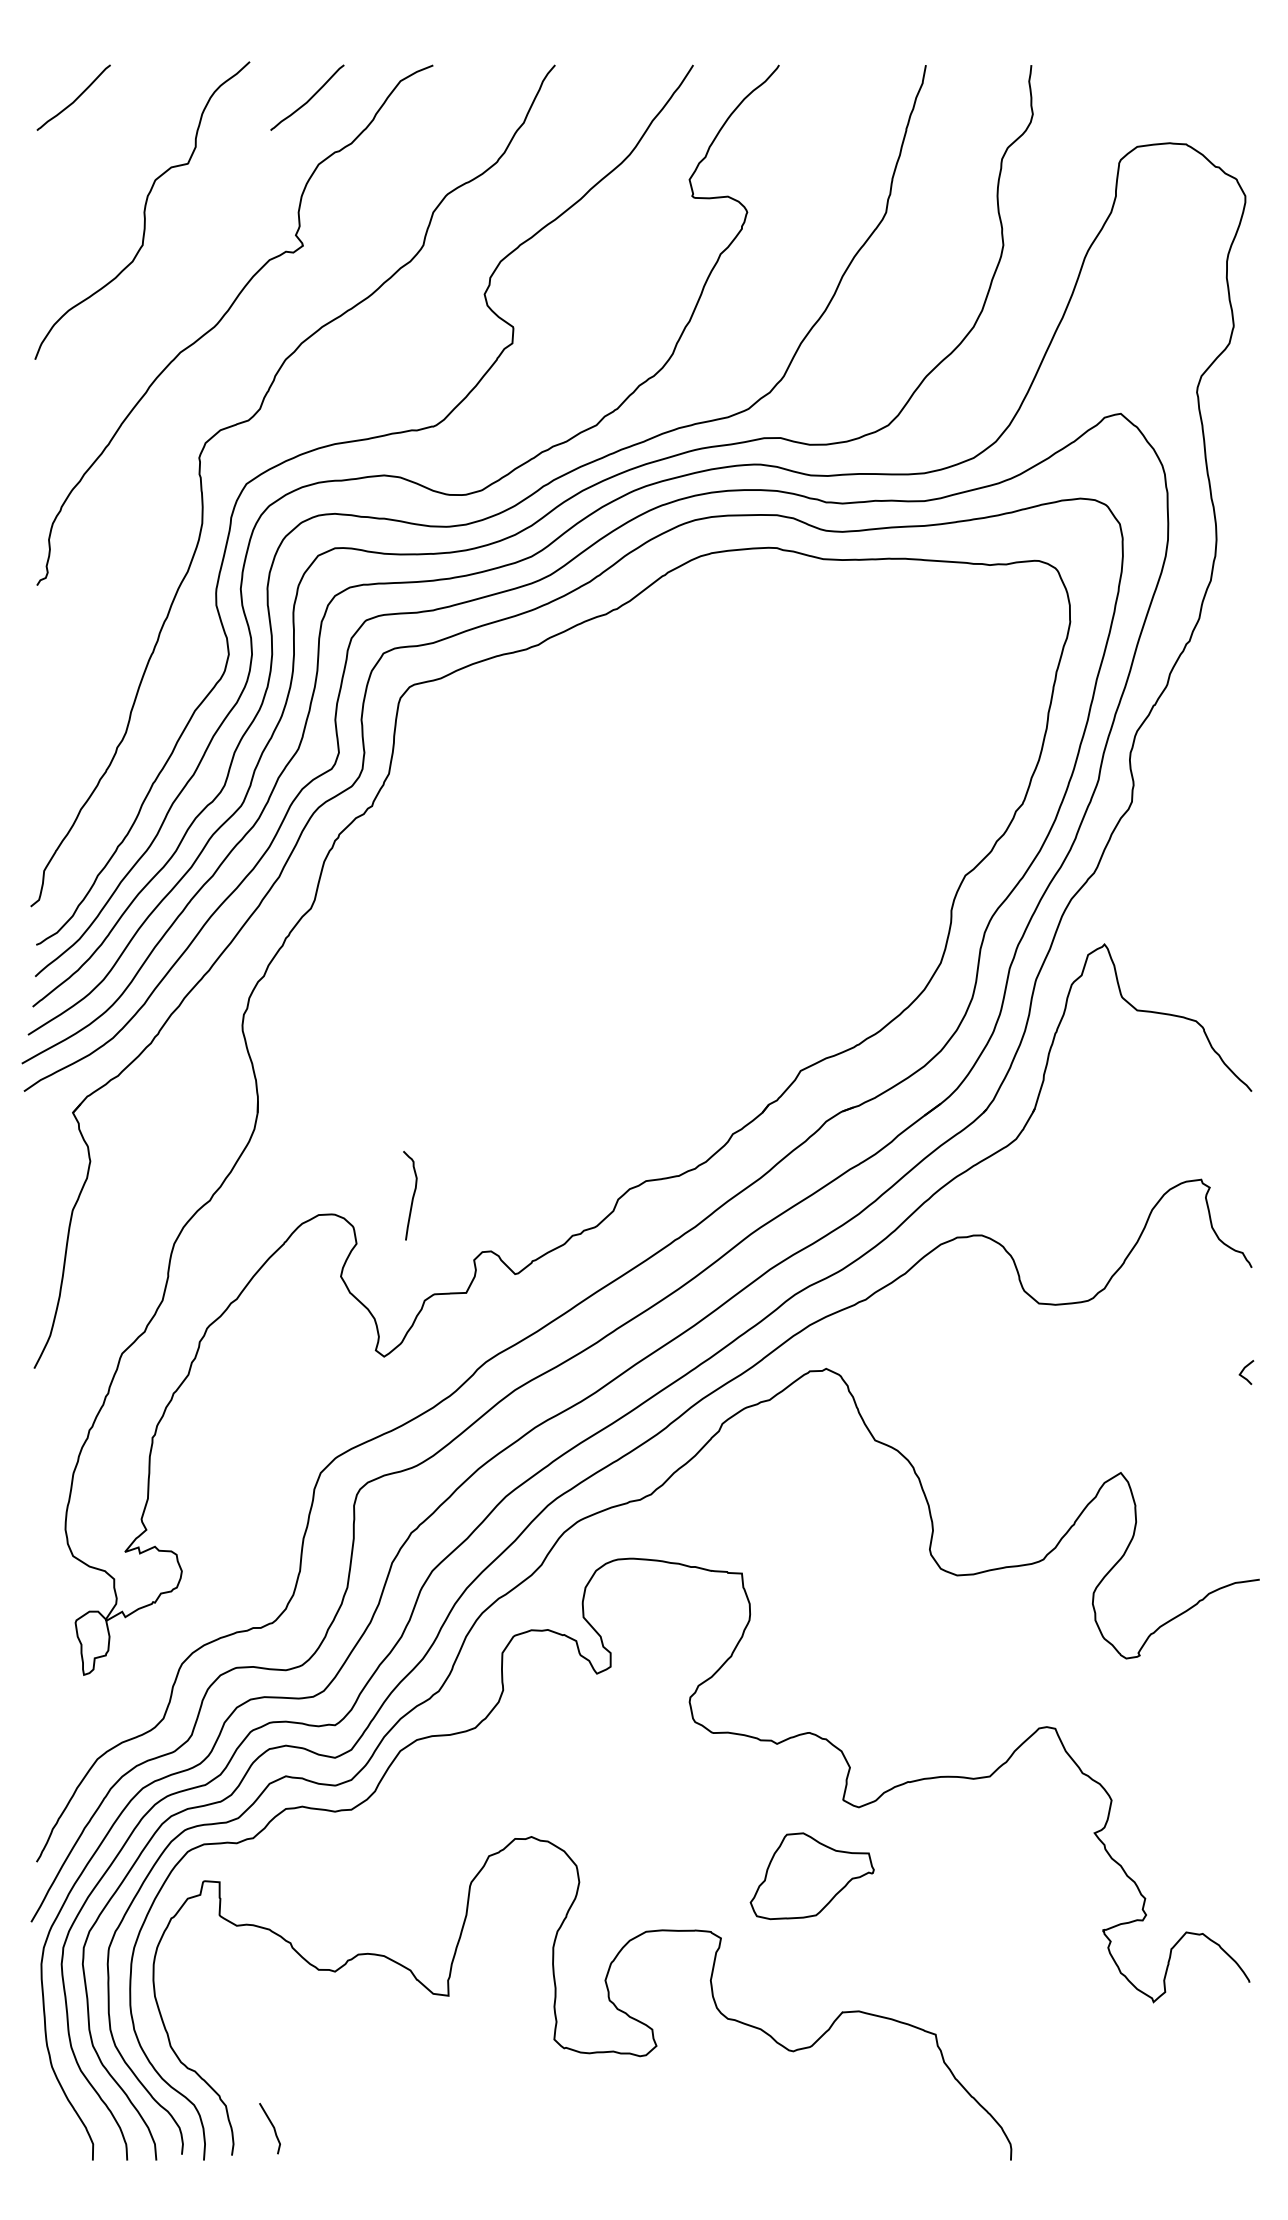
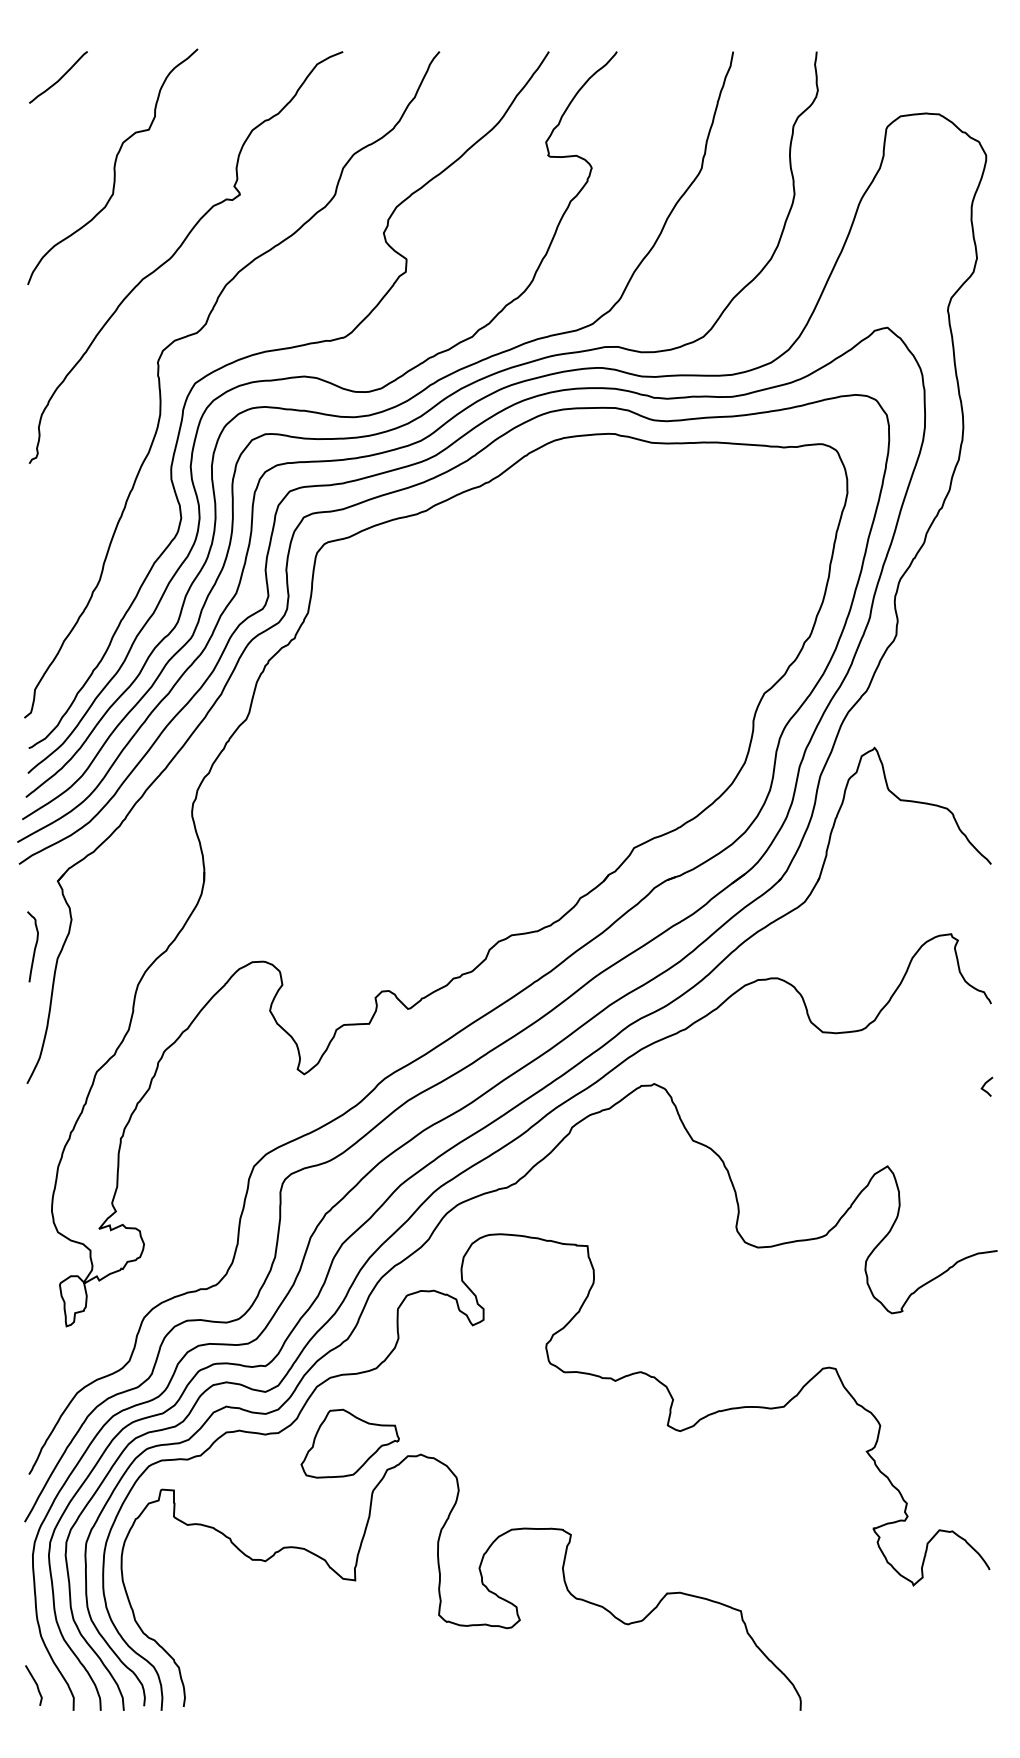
curve: (308, 99) -> (244, 78), removed
curve: (412, 1195) -> (34, 946), moved
part: (811, 1875) -> (349, 1443), moved
line: (272, 2127) -> (35, 1684), moved

